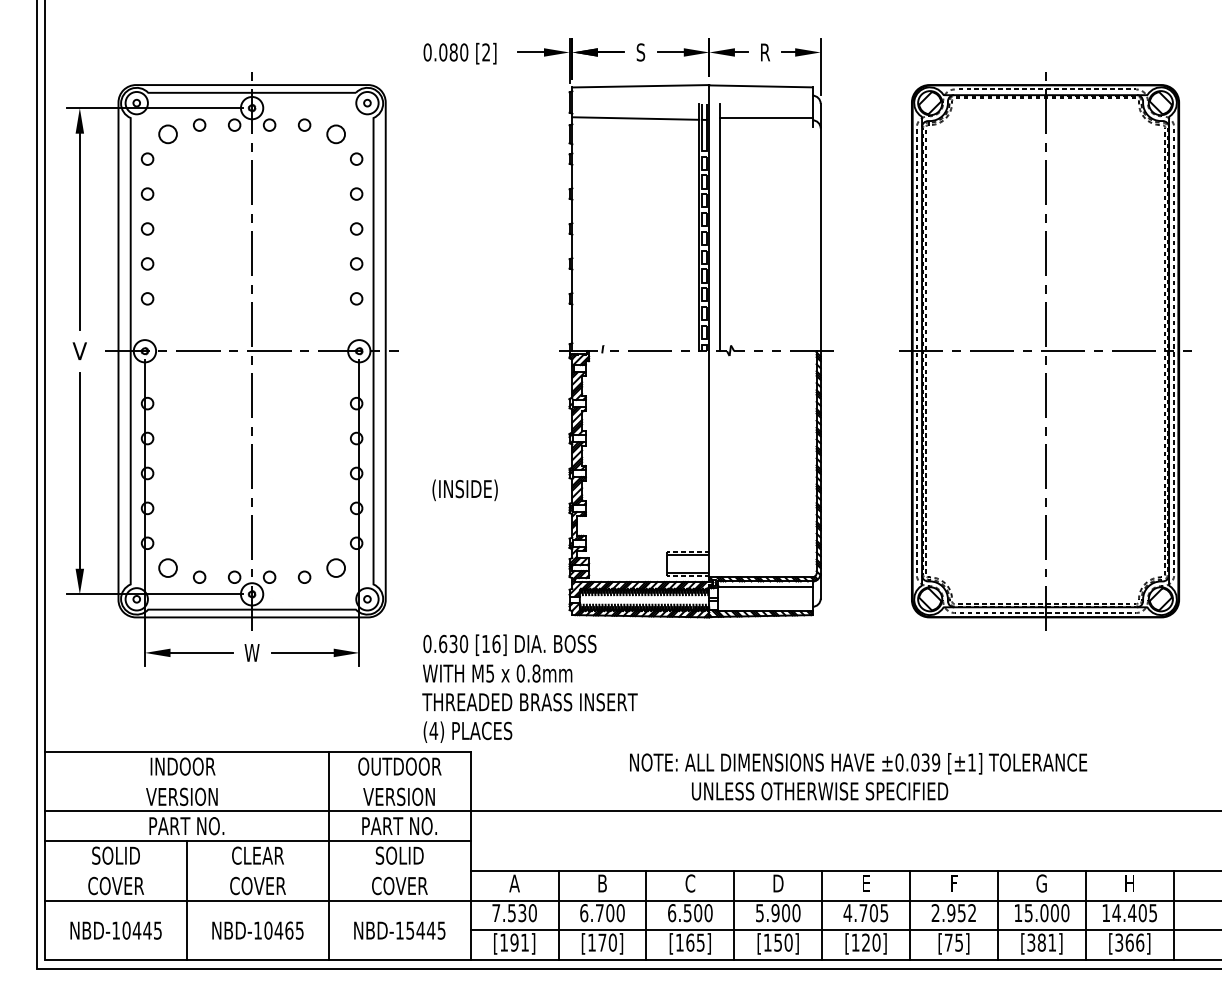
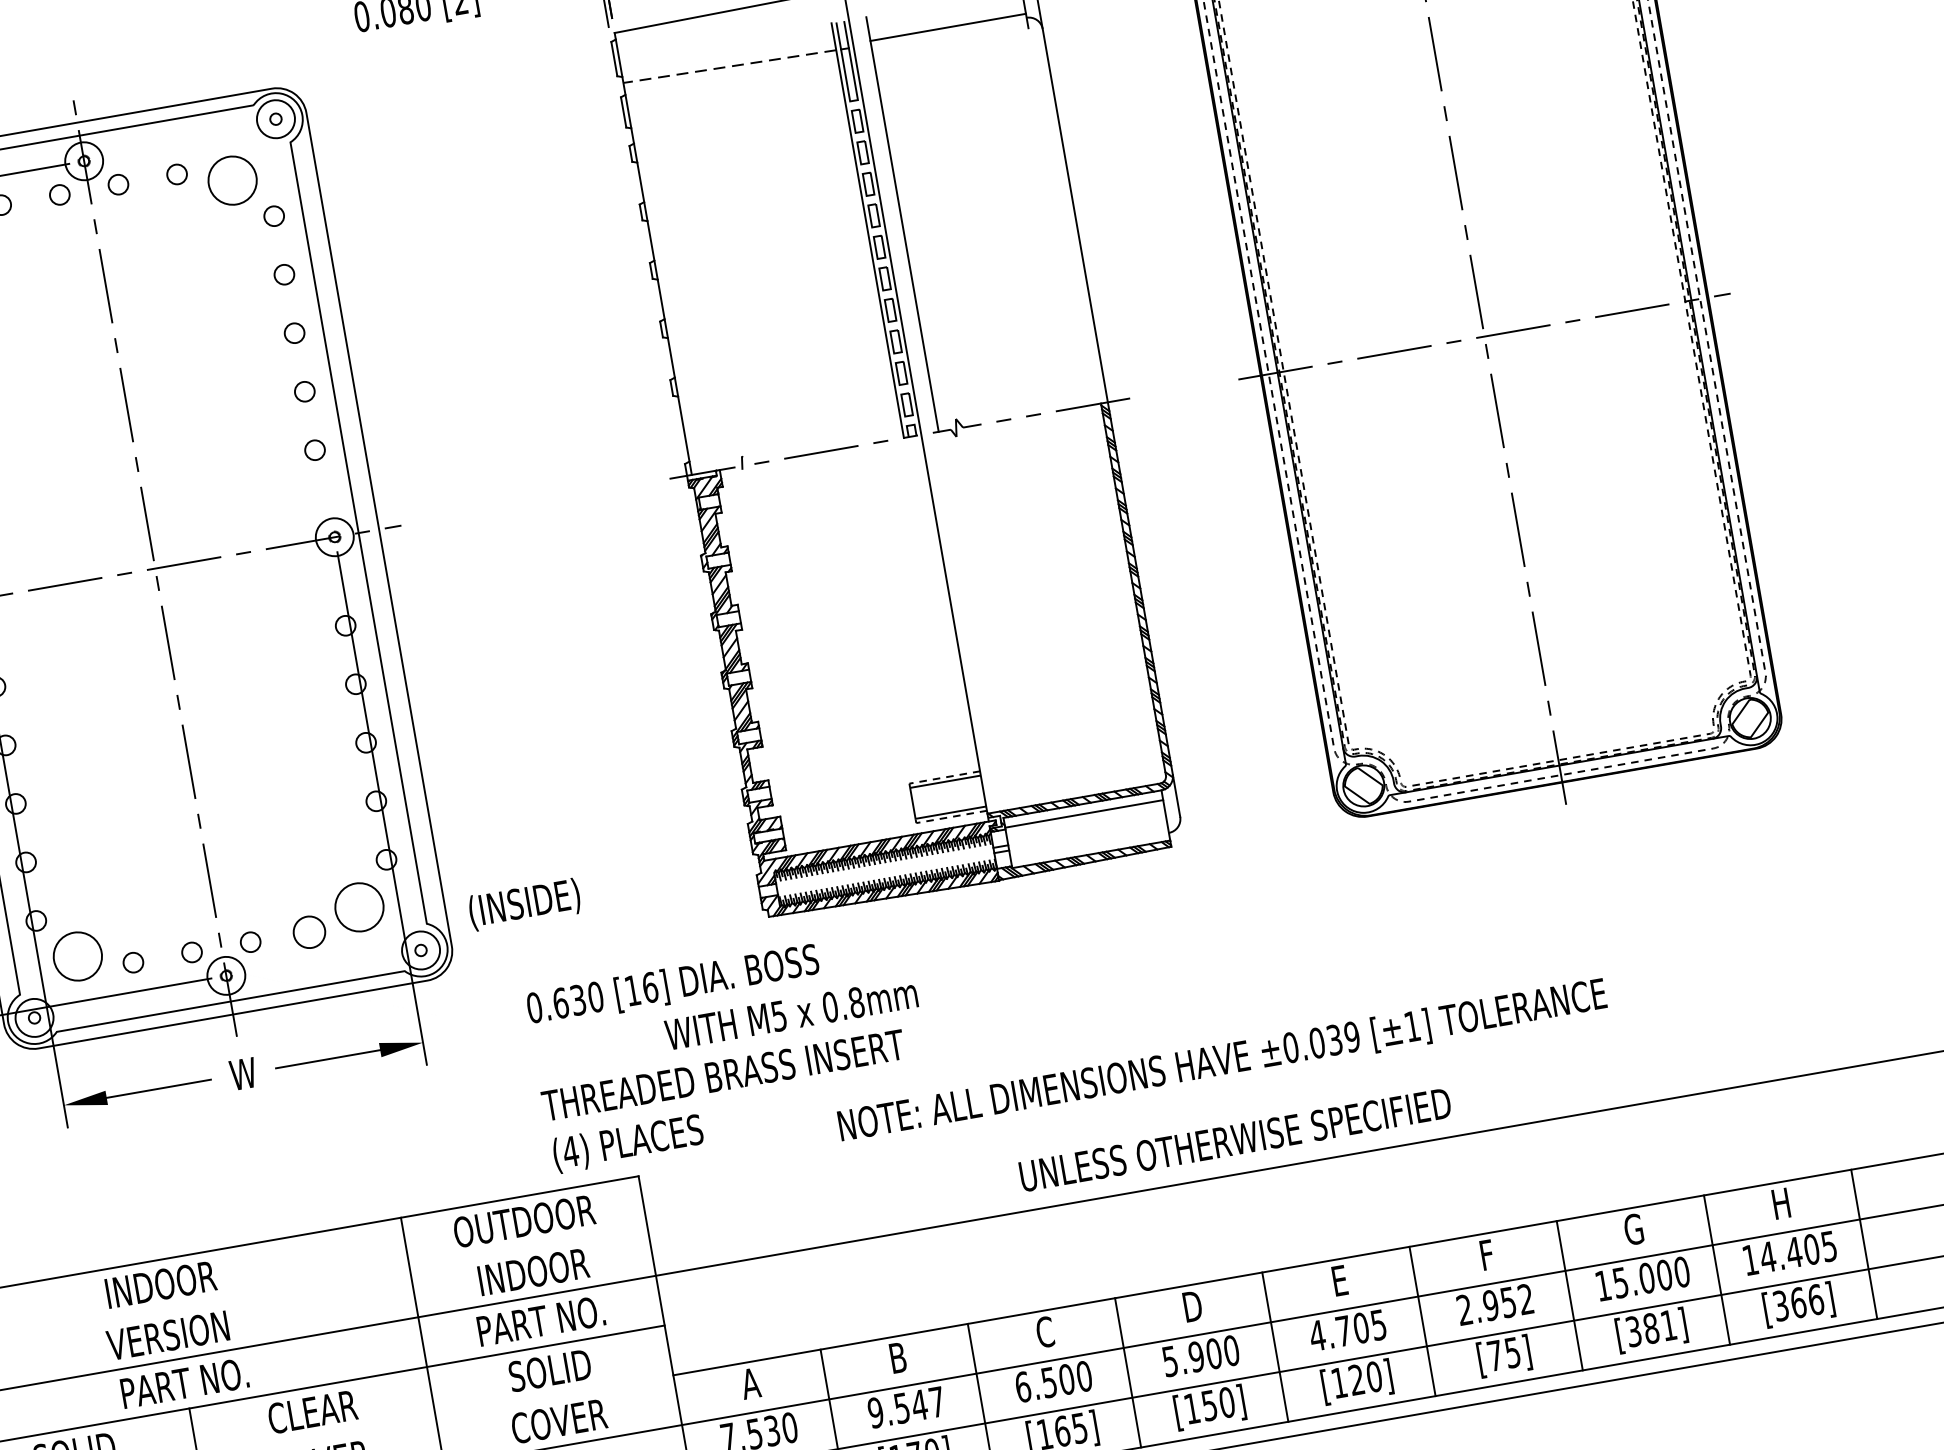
line: (635, 118) -> (729, 66), solid -> dashed
circle: (336, 134) -> (233, 180), size x1.6
text: (464, 490) -> (523, 905), moved
circle: (167, 567) -> (76, 955), size x1.6
circle: (336, 567) -> (359, 906), size x1.6
circle: (304, 576) -> (308, 930), size x1.6
text: (497, 673) -> (791, 1013), moved
text: (858, 763) -> (1222, 1061), moved
text: (398, 796) -> (530, 1271), VERSION -> INDOOR
text: (602, 913) -> (906, 1408), 6.700 -> 9.547

